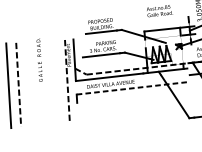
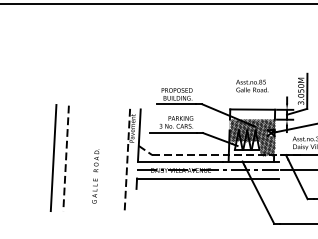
hatch: (163, 51) -> (251, 136), added
text: (39, 60) -> (95, 176), moved
line: (131, 81) -> (207, 170), added
line: (132, 88) -> (207, 178), dashed -> solid

